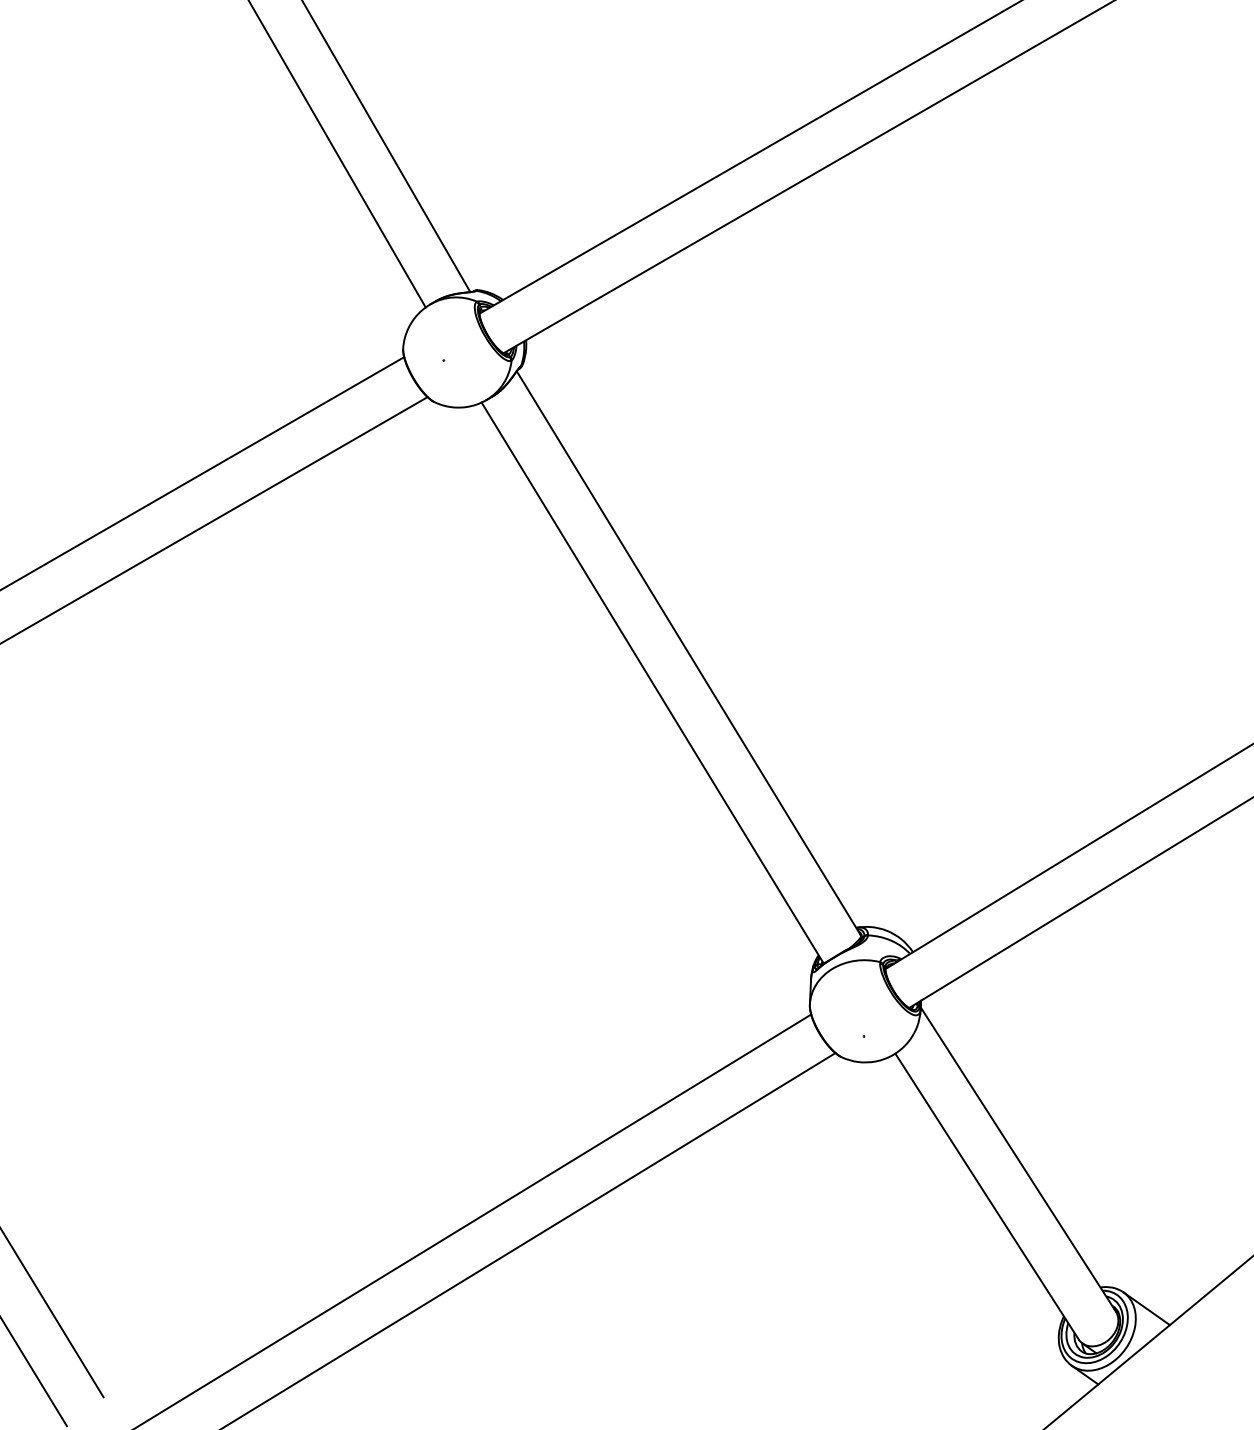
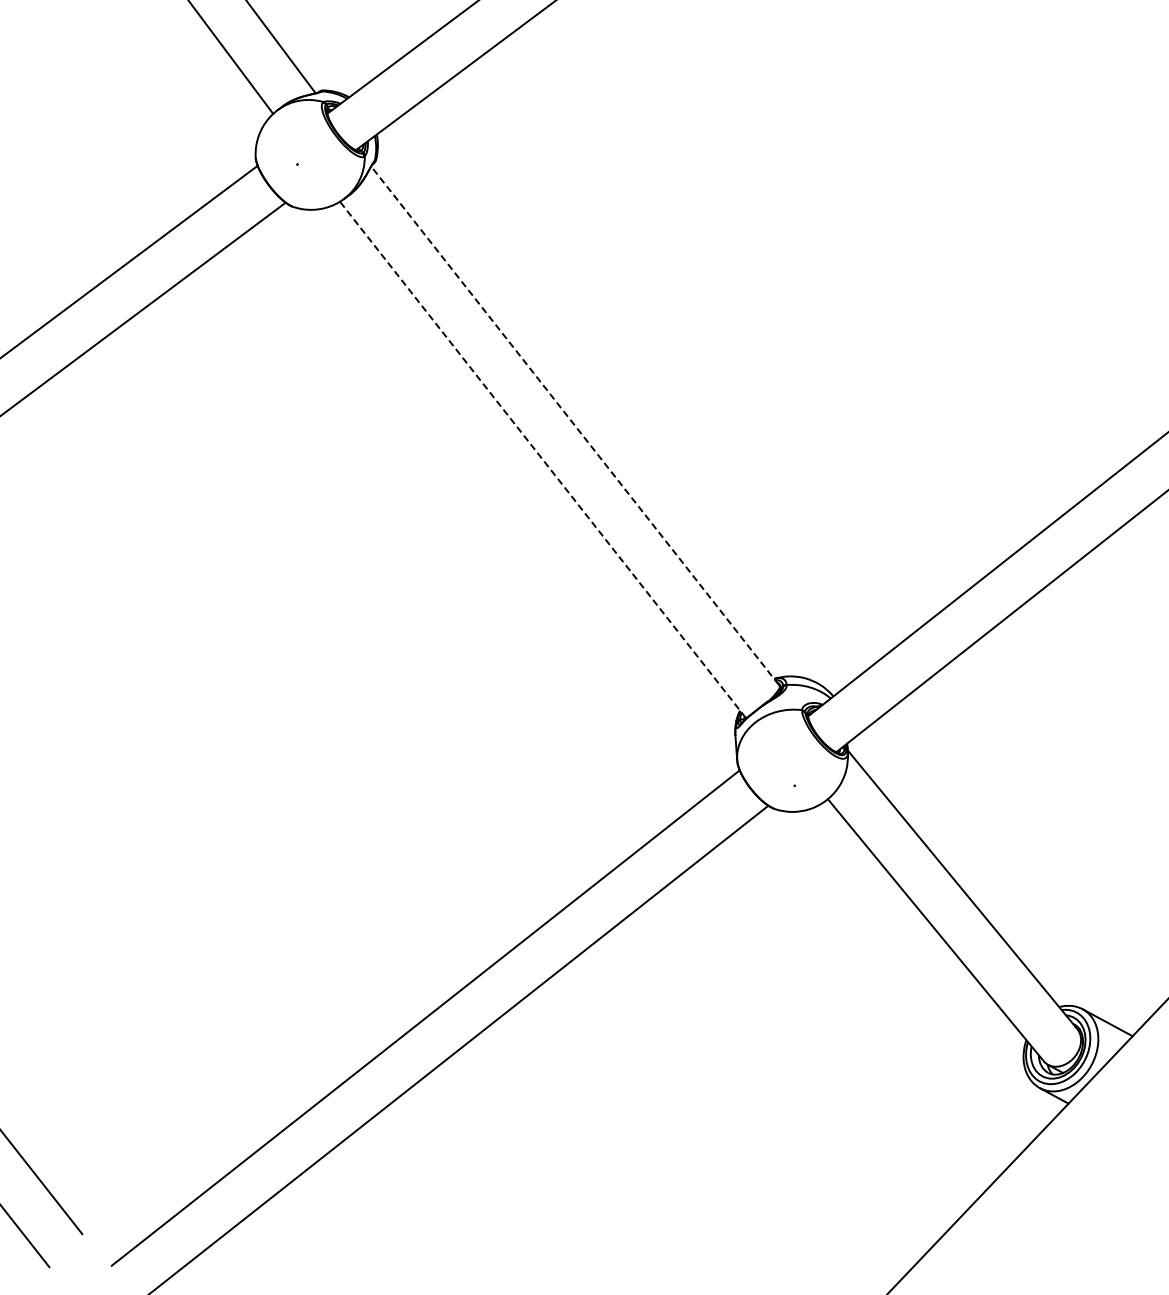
line: (688, 652) -> (575, 425), solid -> dashed
line: (652, 682) -> (542, 459), solid -> dashed

